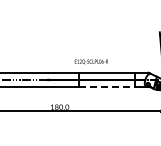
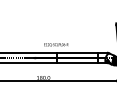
text: (90, 61) -> (55, 44), moved
line: (106, 87) -> (77, 63), dashed -> solid

